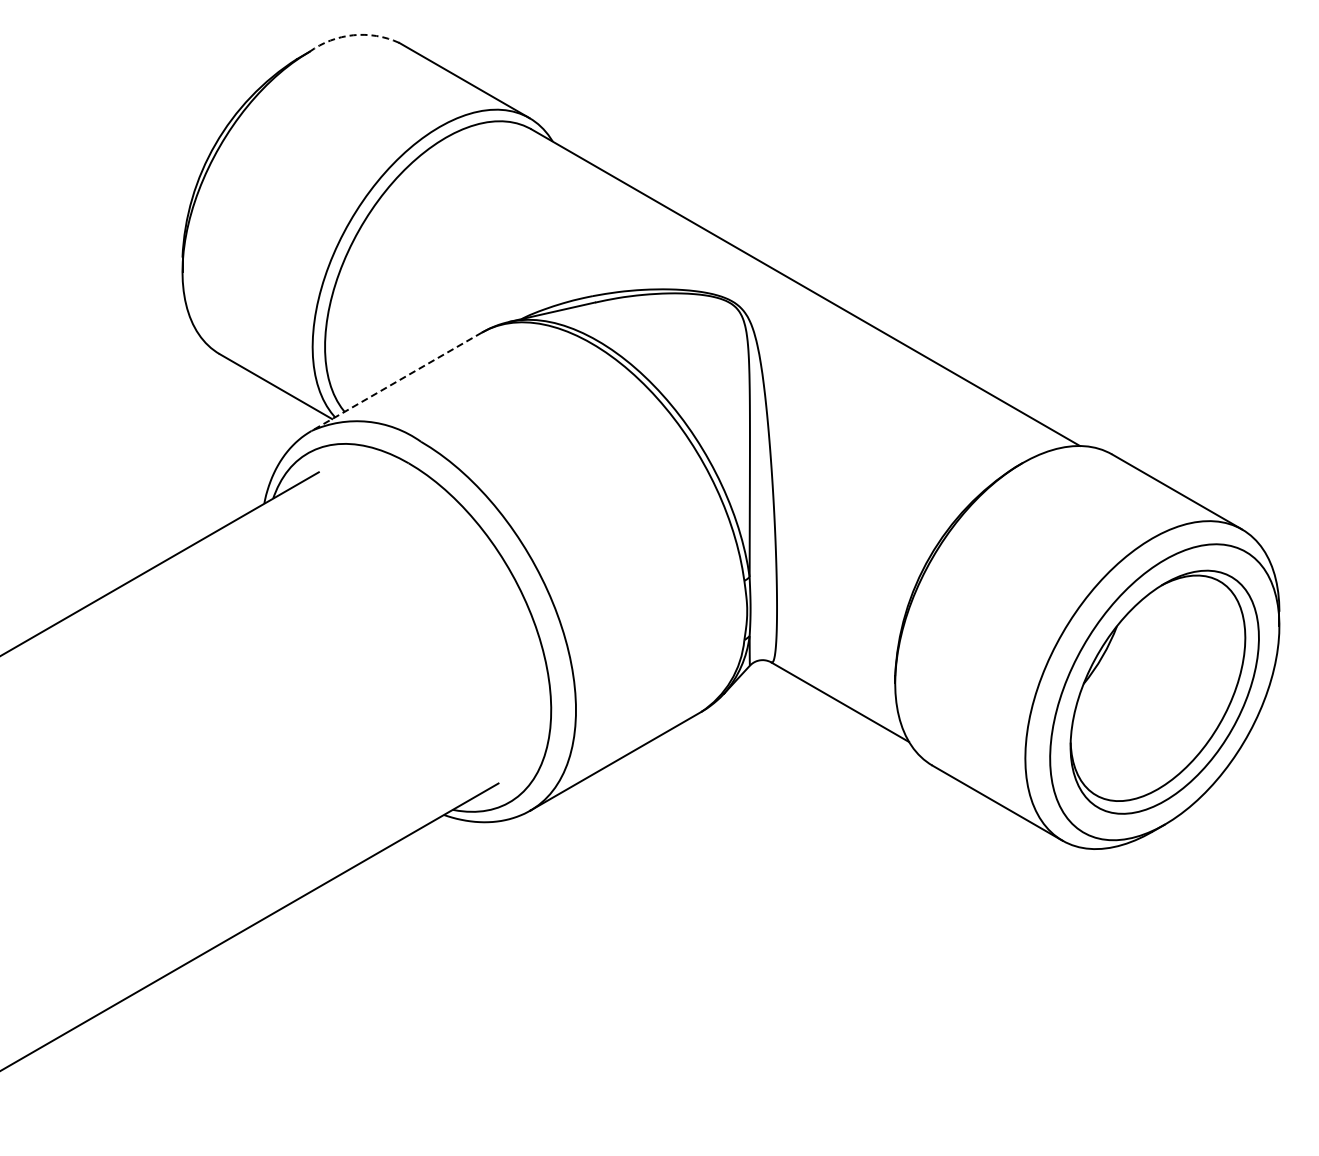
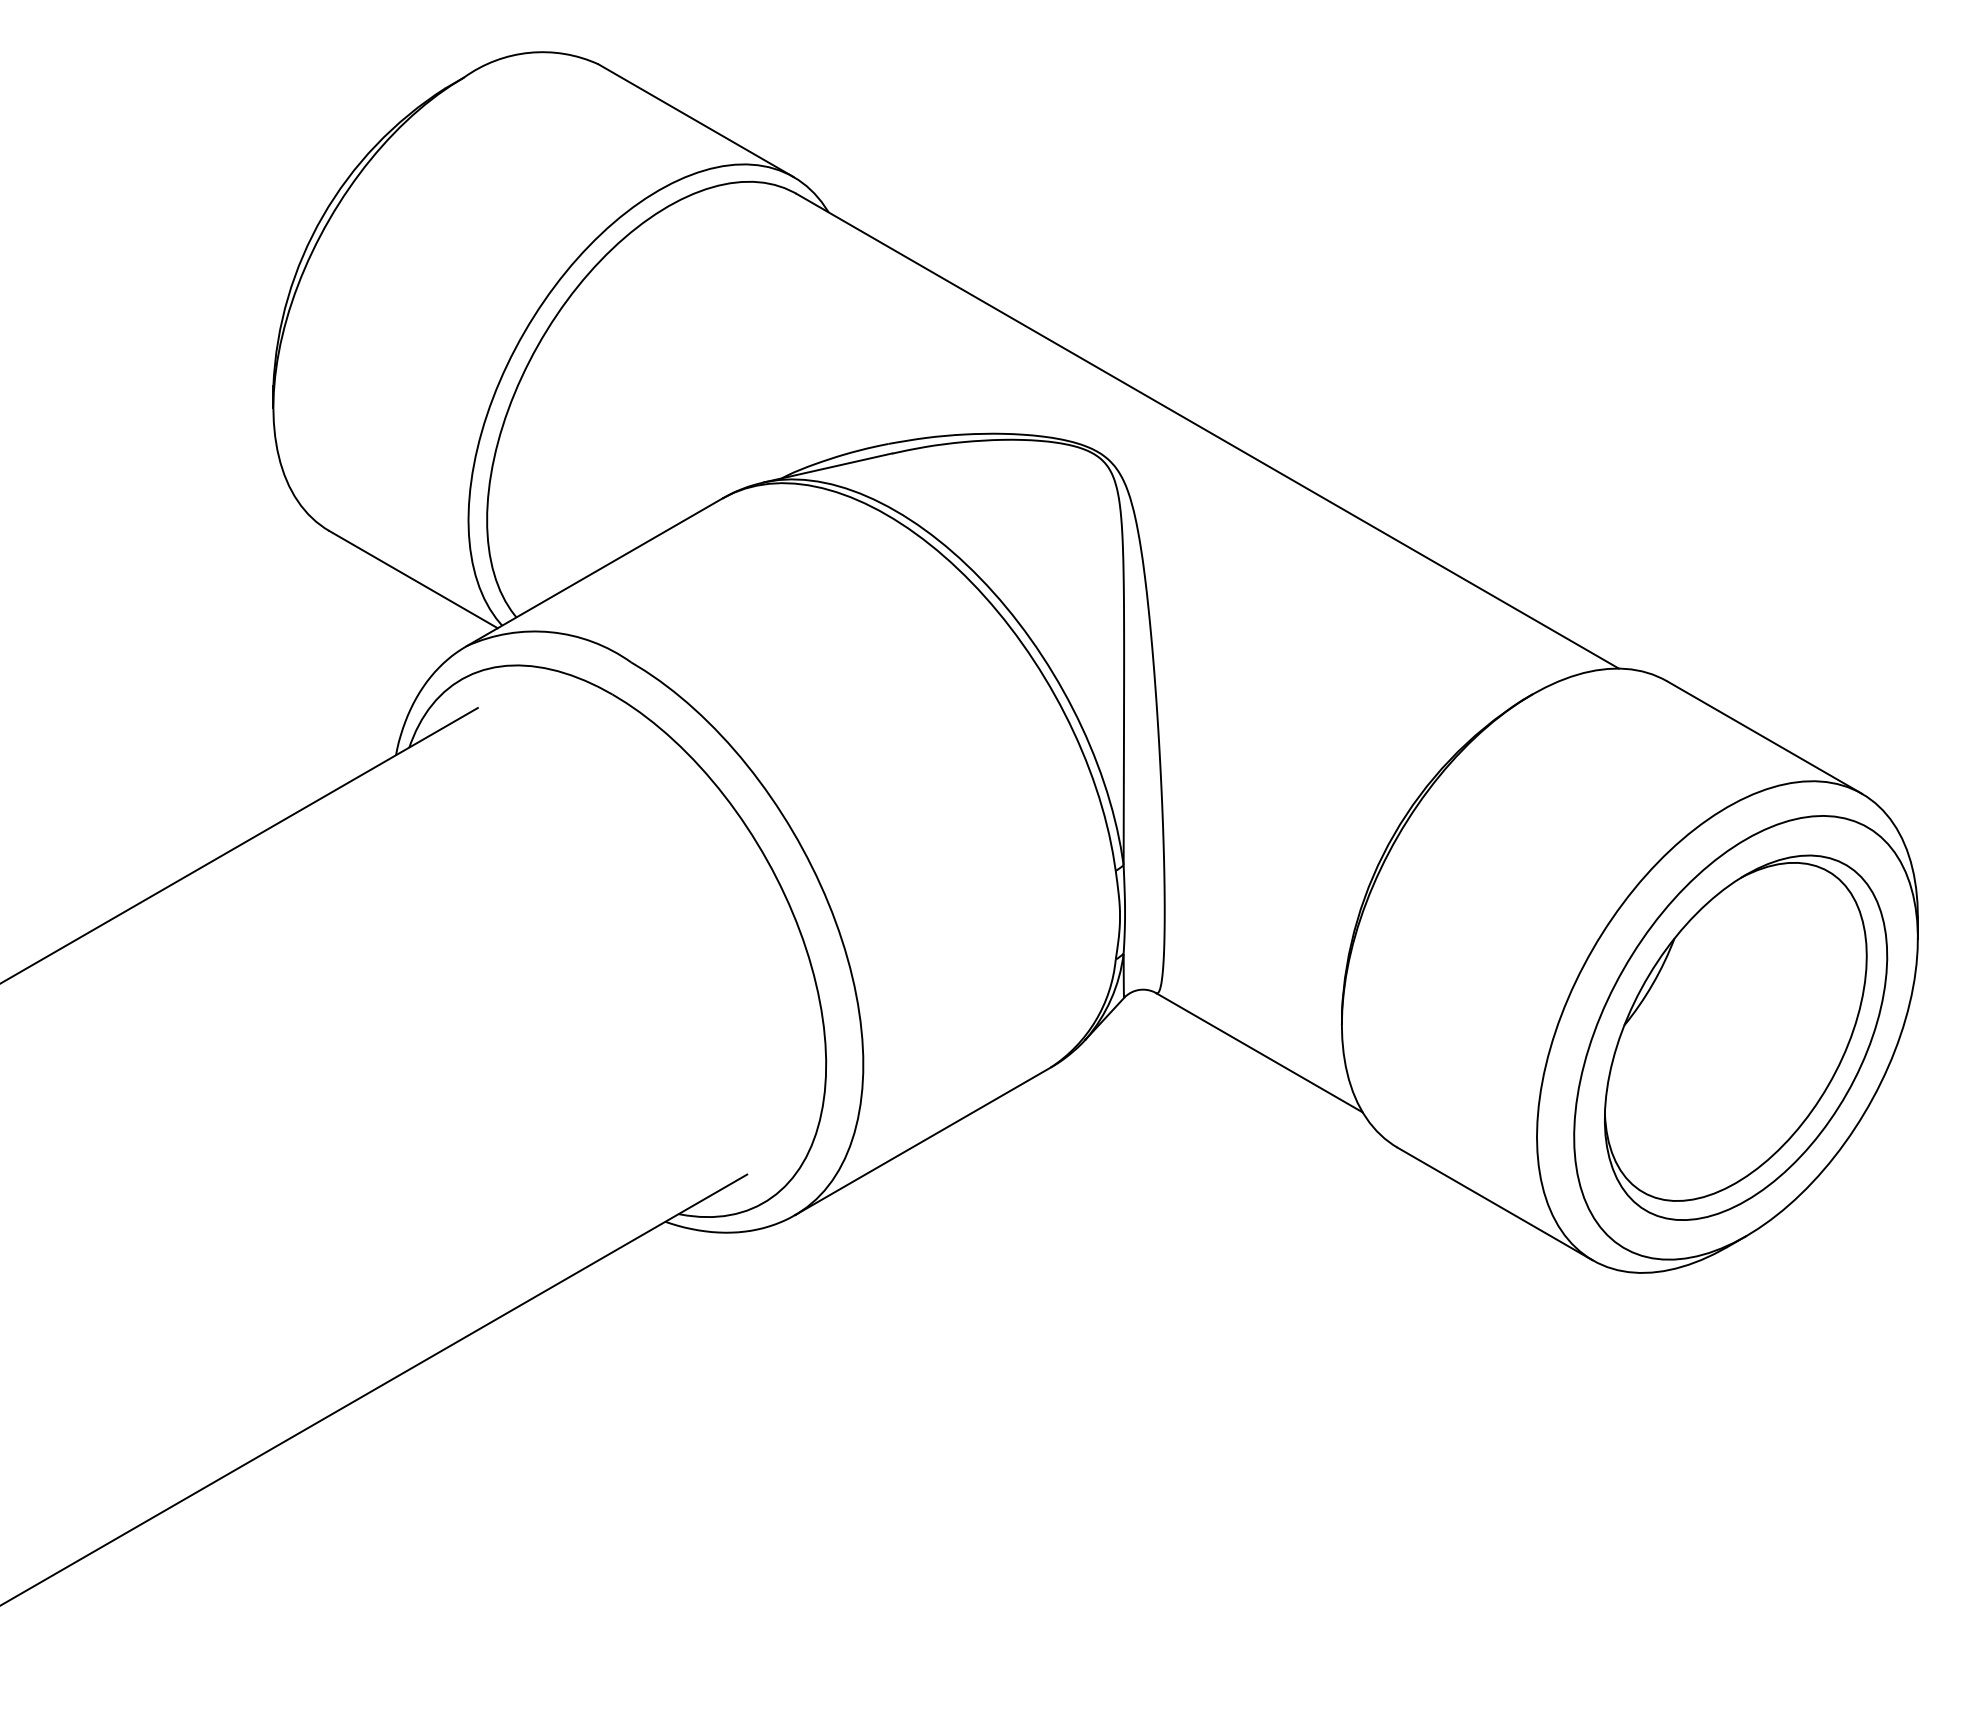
arc: (353, 35) -> (529, 53), dashed -> solid
line: (396, 382) -> (594, 573), dashed -> solid

